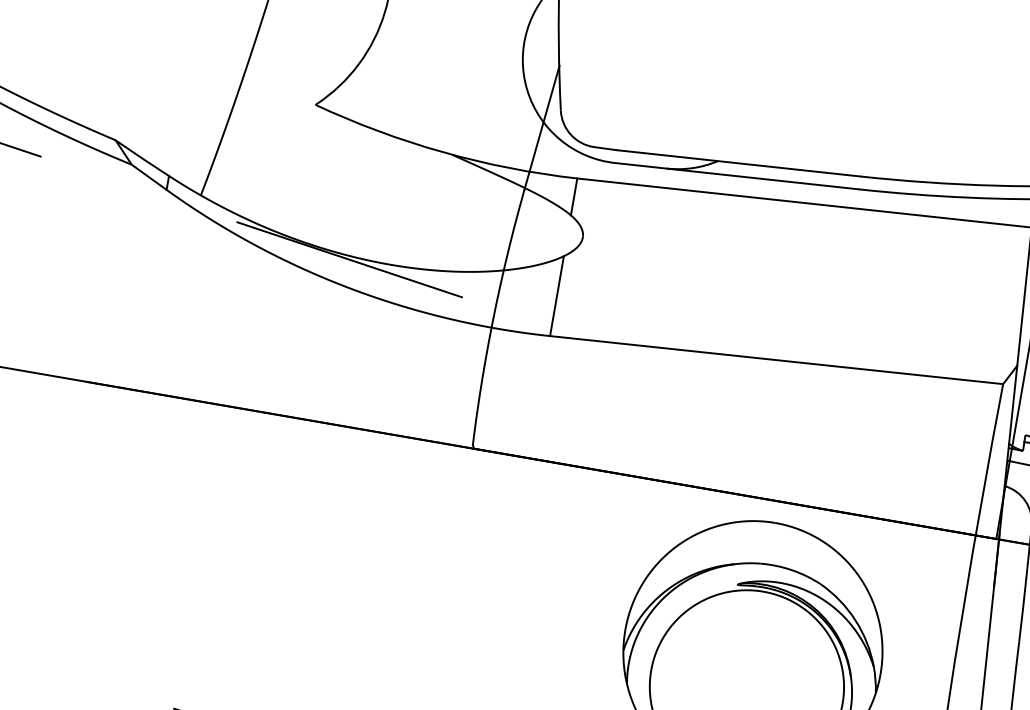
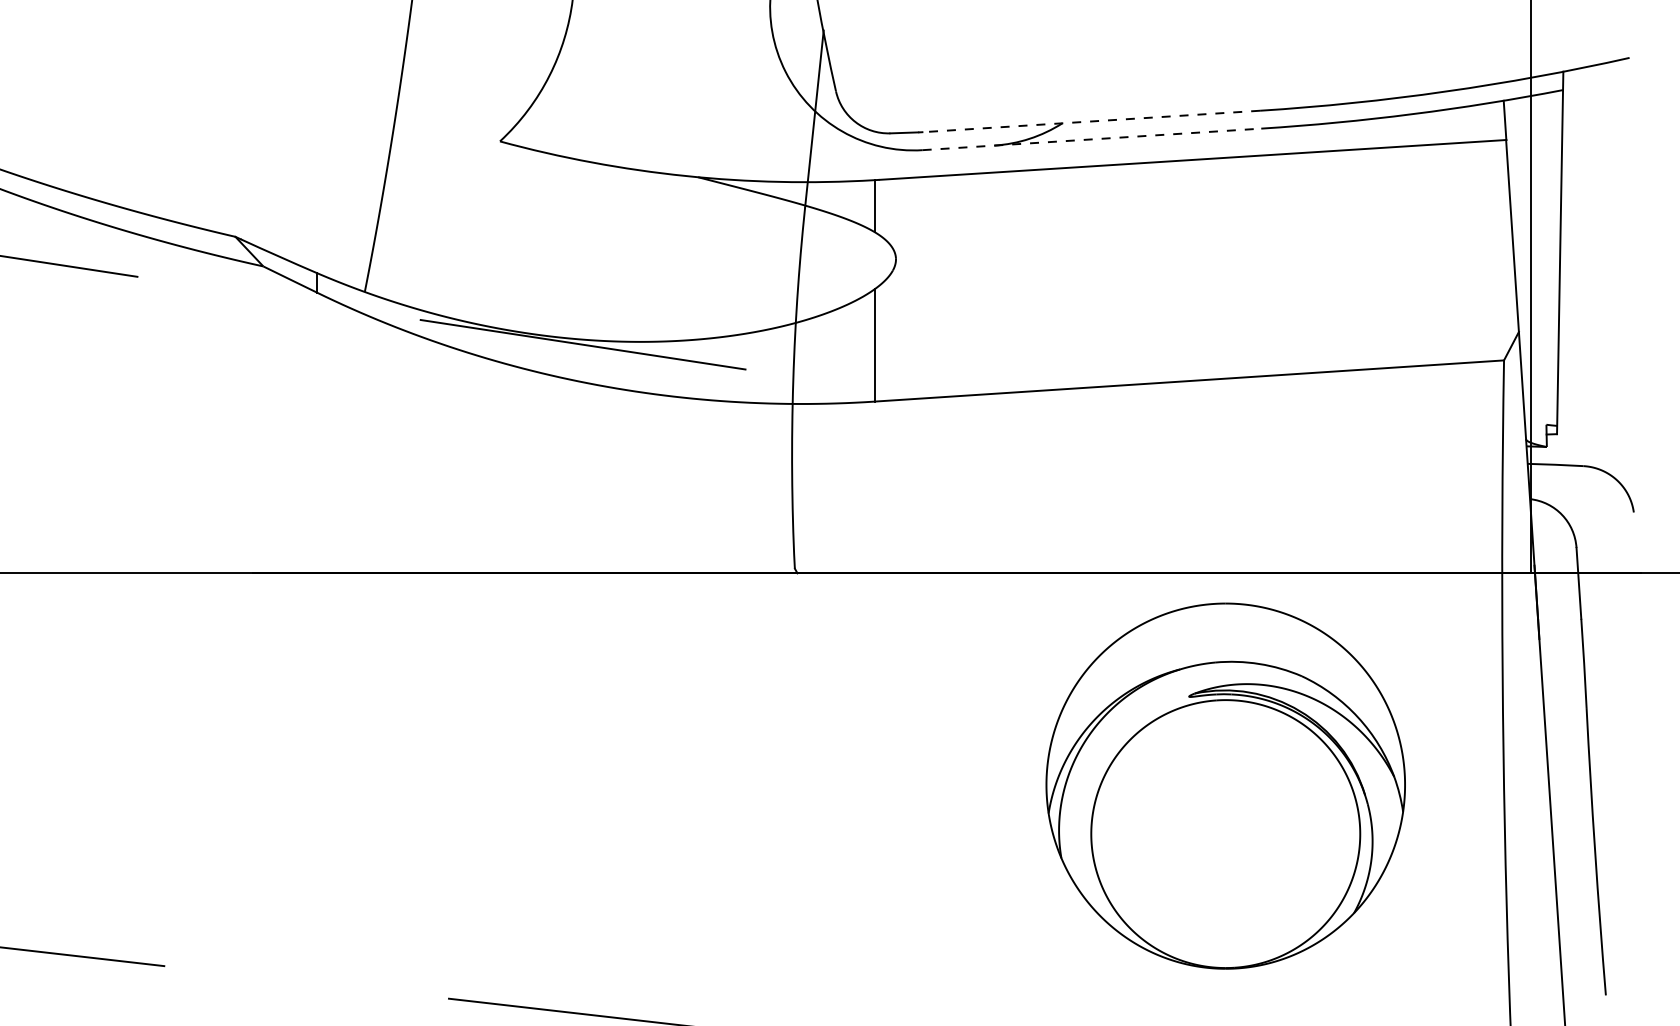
line: (738, 163) -> (1091, 121), solid -> dashed
line: (736, 176) -> (1091, 139), solid -> dashed

